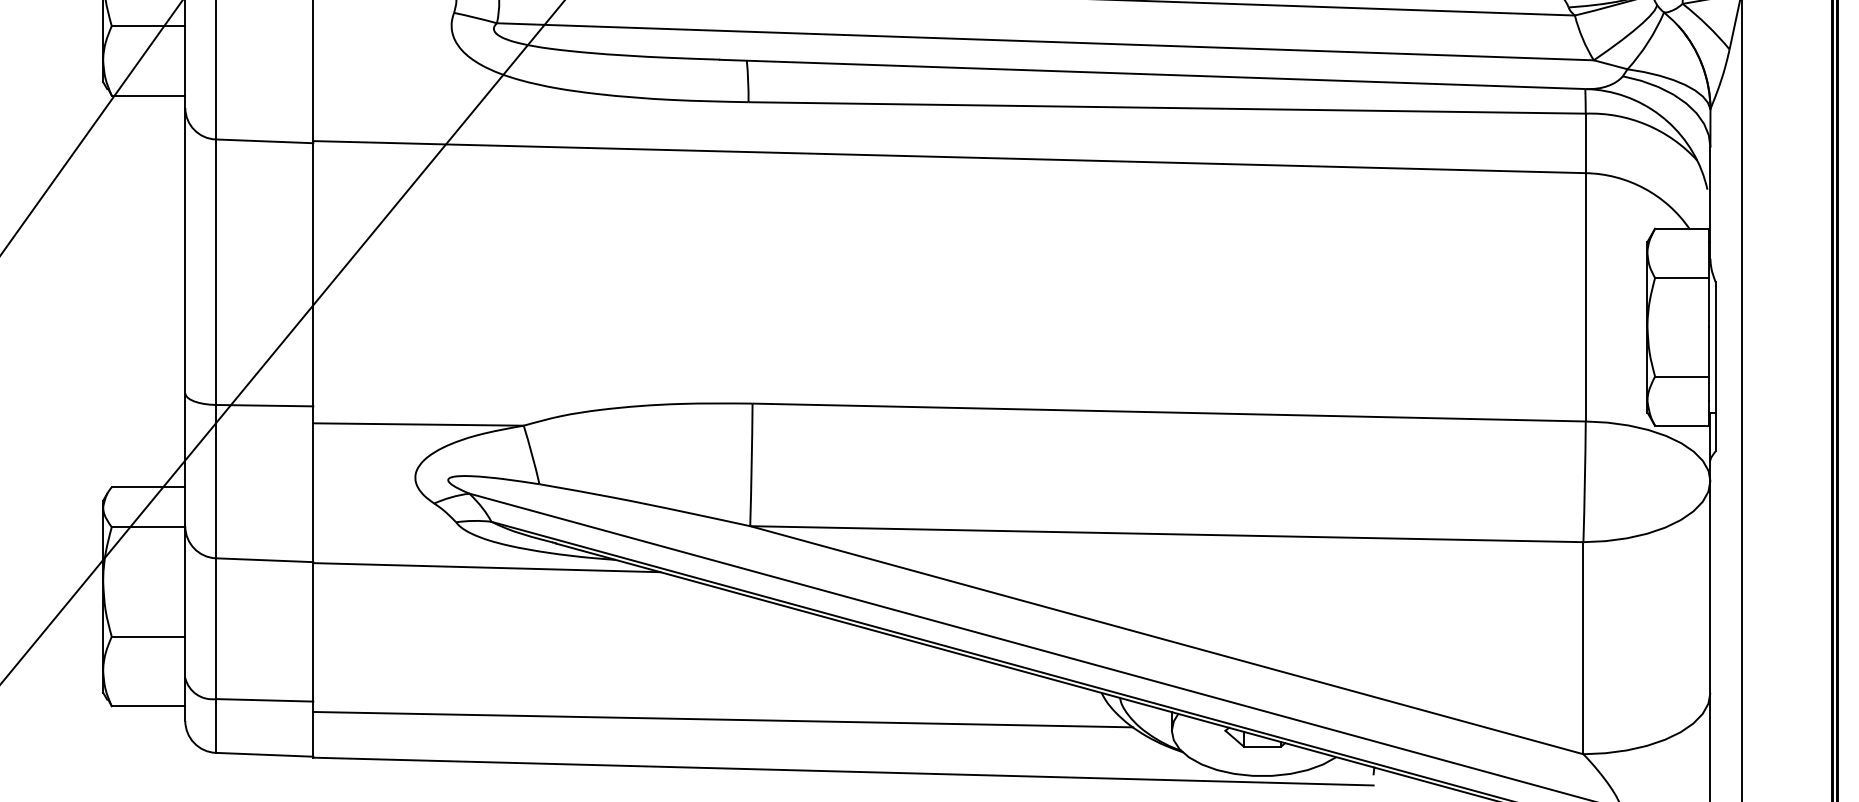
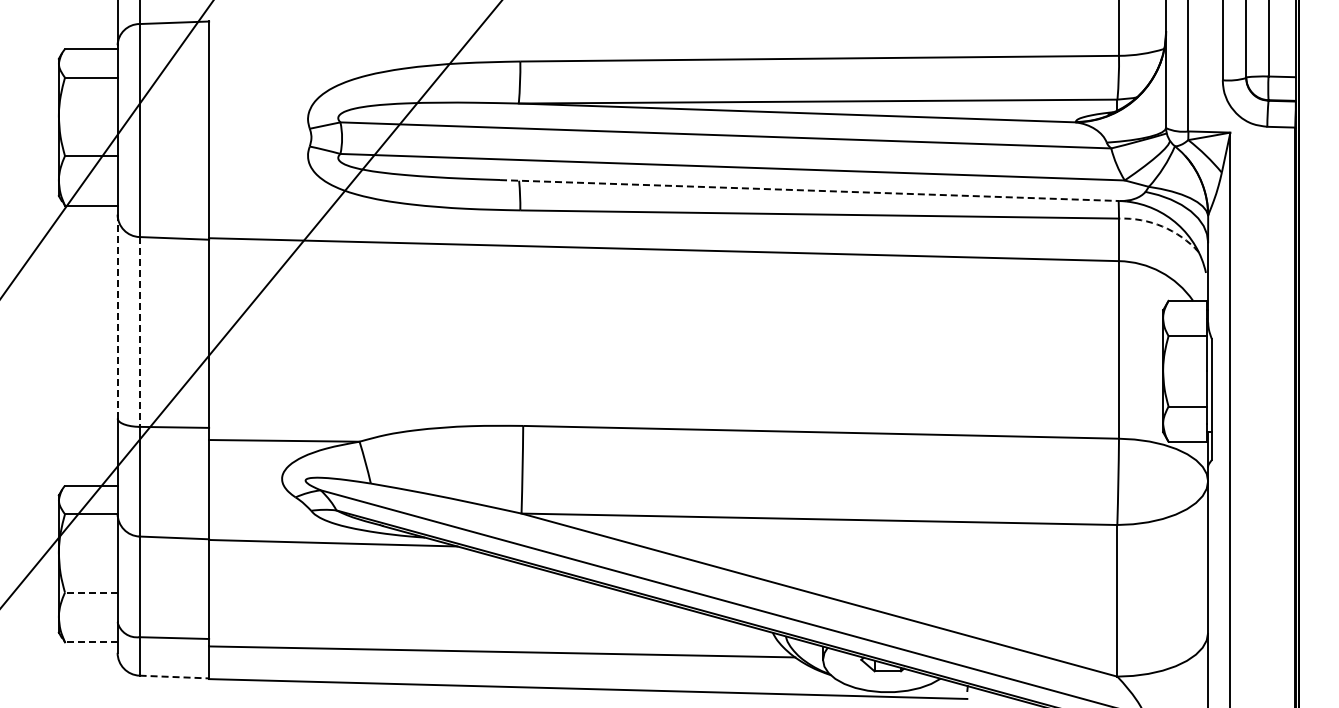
line: (1154, 74) -> (810, 190), solid -> dashed
arc: (1646, 124) -> (1162, 226), solid -> dashed
line: (185, 250) -> (117, 316), solid -> dashed
line: (215, 271) -> (139, 331), solid -> dashed
line: (147, 636) -> (90, 592), solid -> dashed
line: (147, 706) -> (90, 642), solid -> dashed
line: (264, 755) -> (174, 677), solid -> dashed

